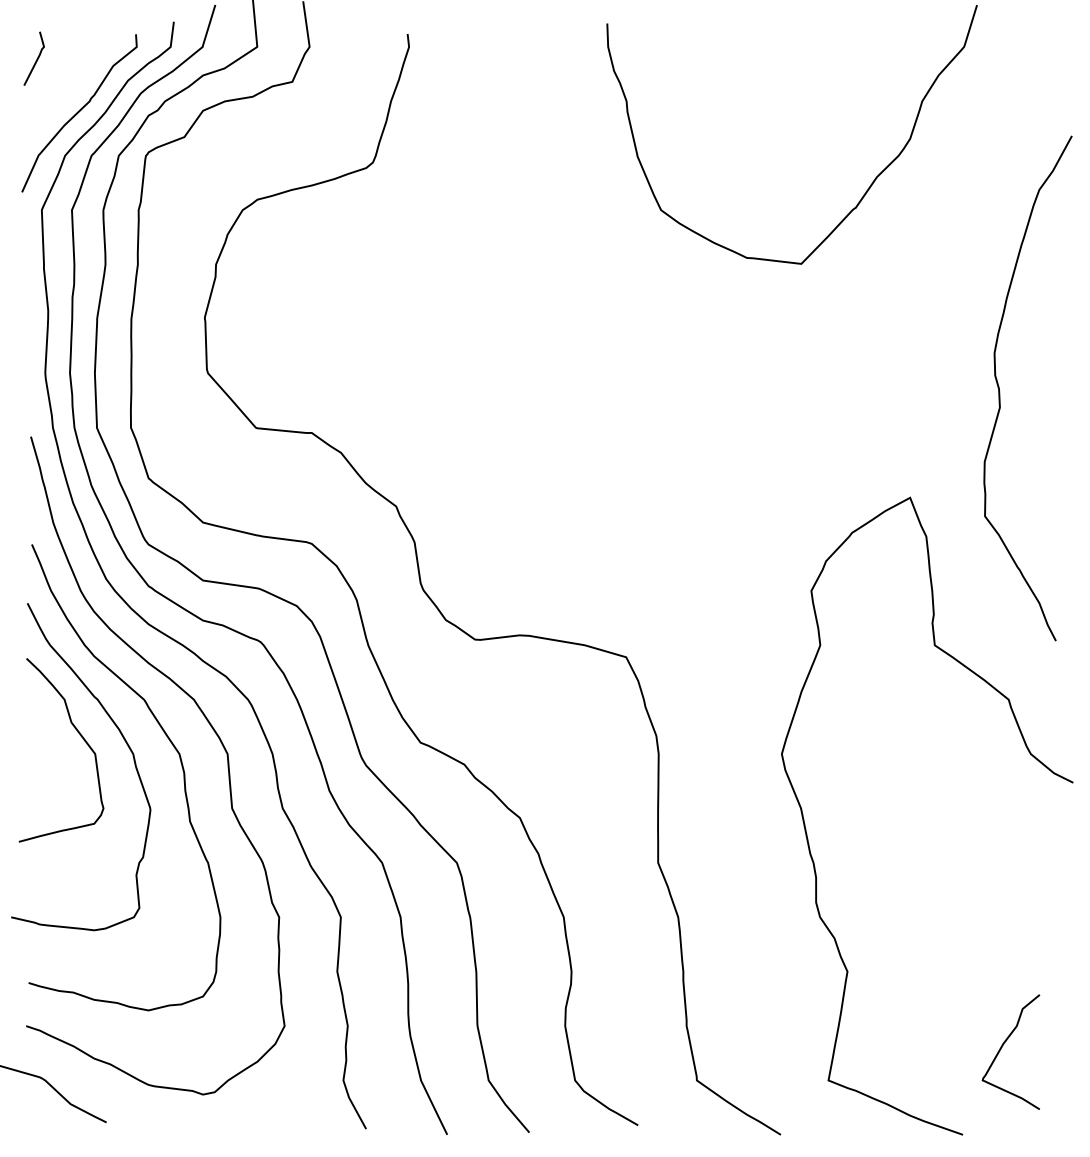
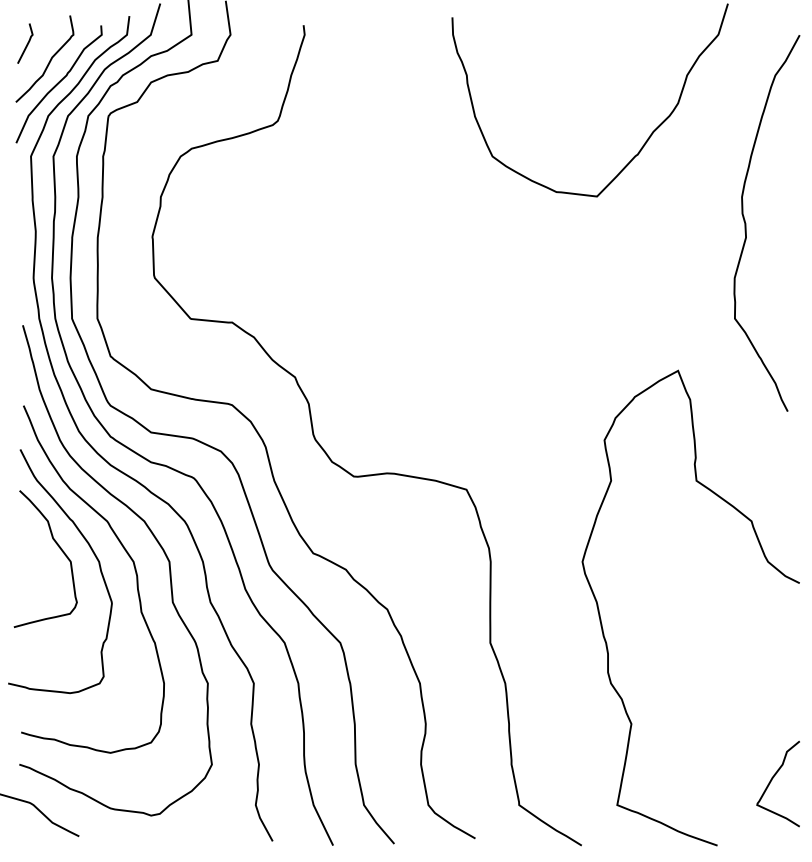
curve: (66, 81) -> (49, 60), added
curve: (1000, 388) -> (746, 223), moved
curve: (1003, 1047) -> (772, 780), moved

